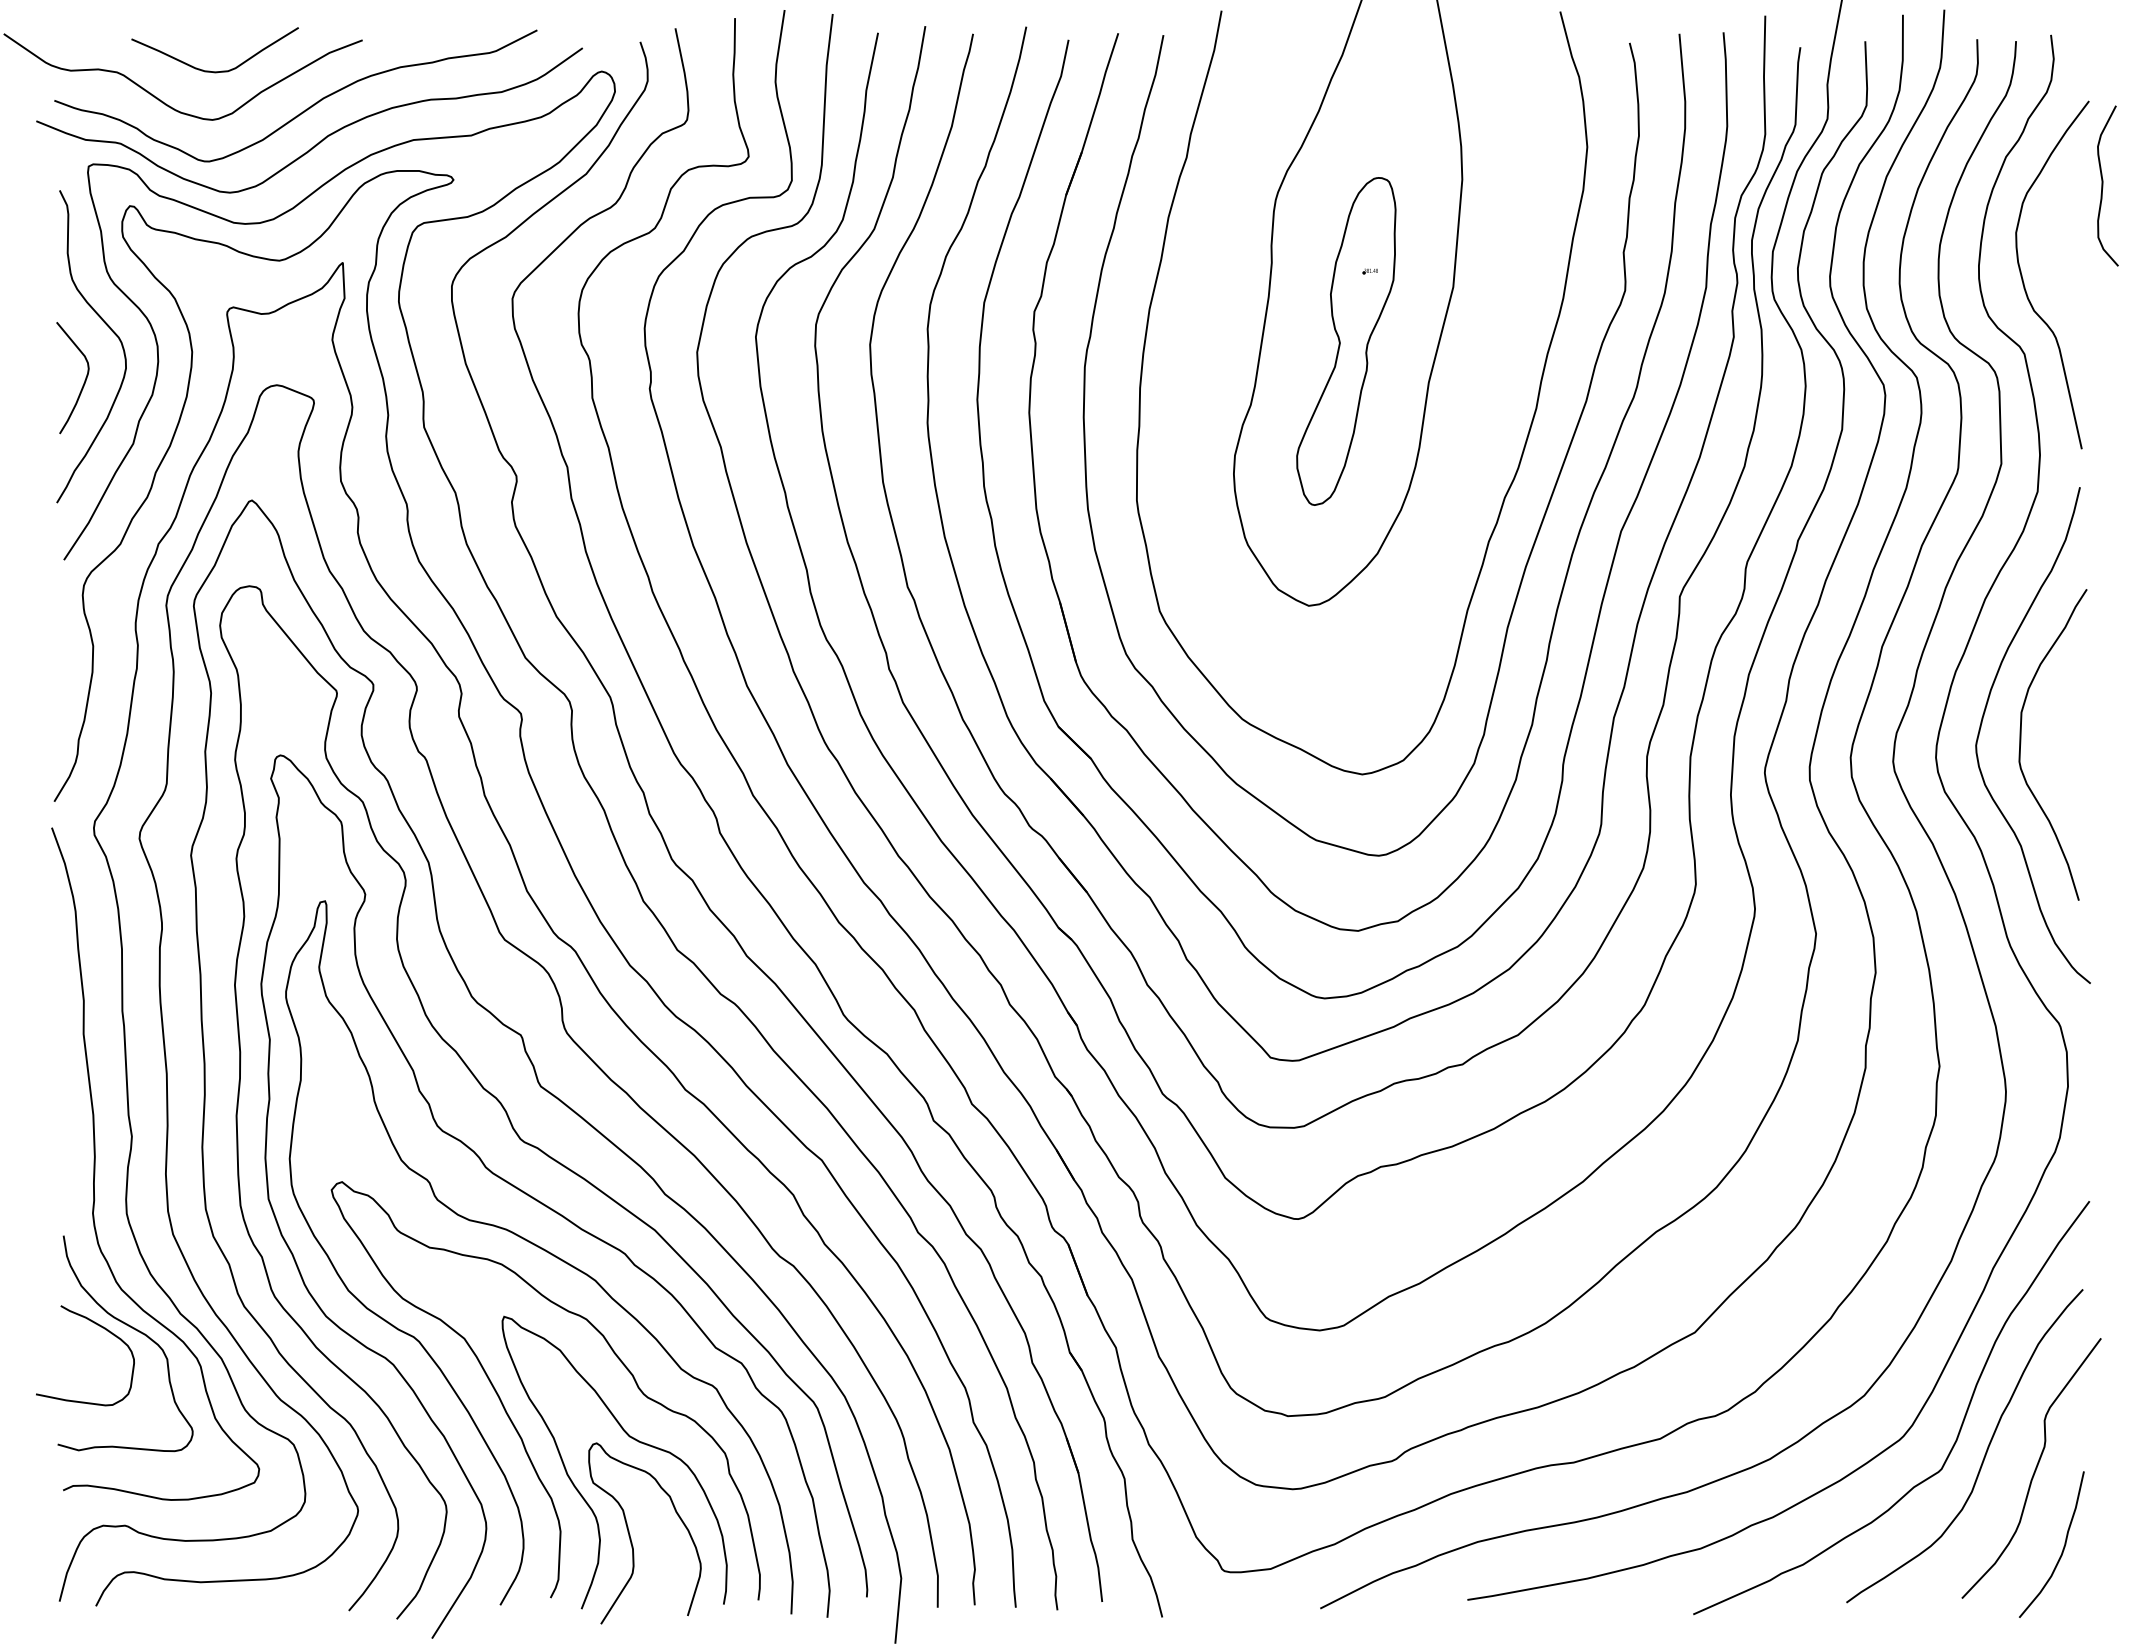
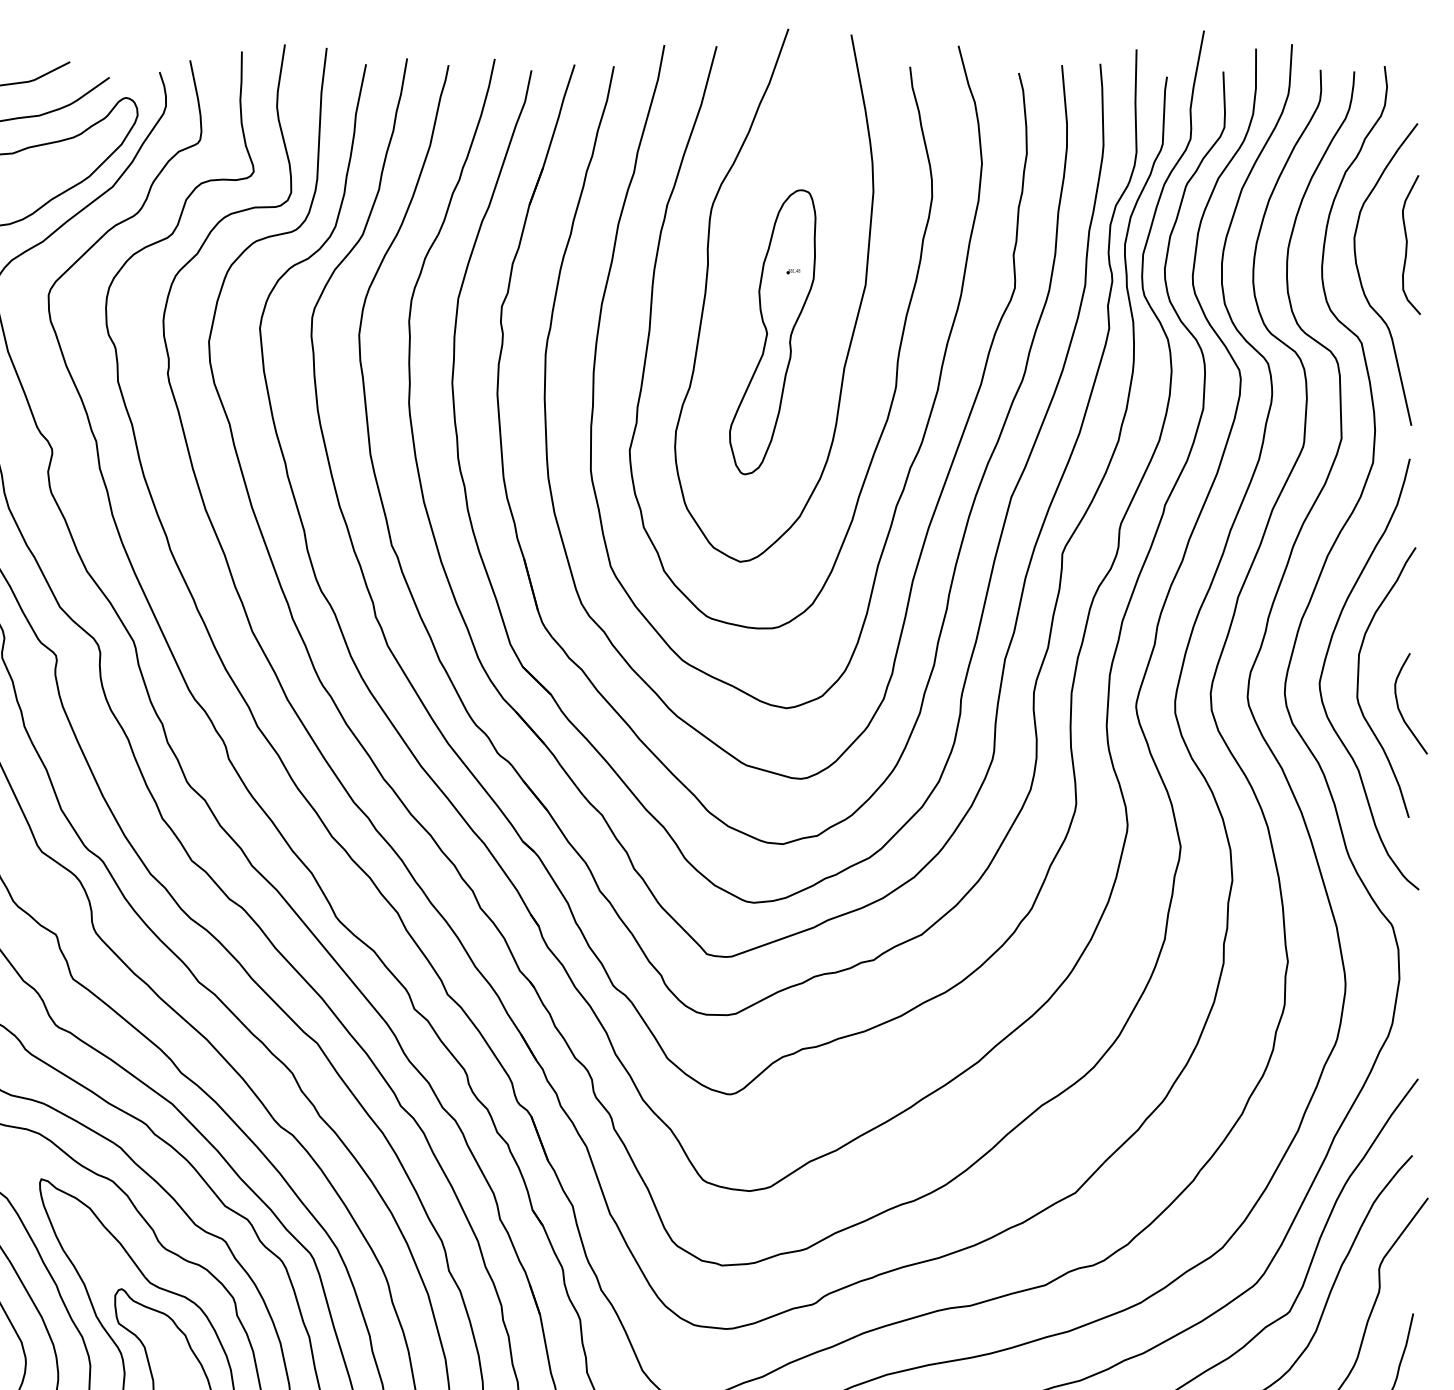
curve: (2103, 185) -> (1407, 244), moved
curve: (1489, 372) -> (897, 359), added
curve: (2067, 772) -> (1399, 706), added

